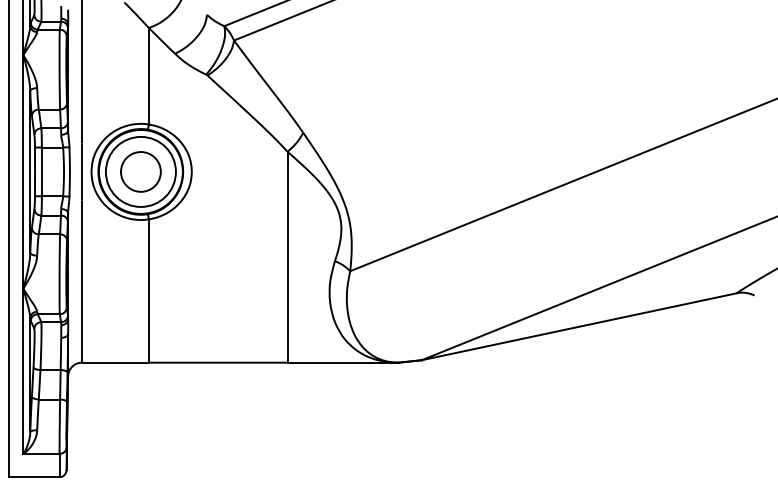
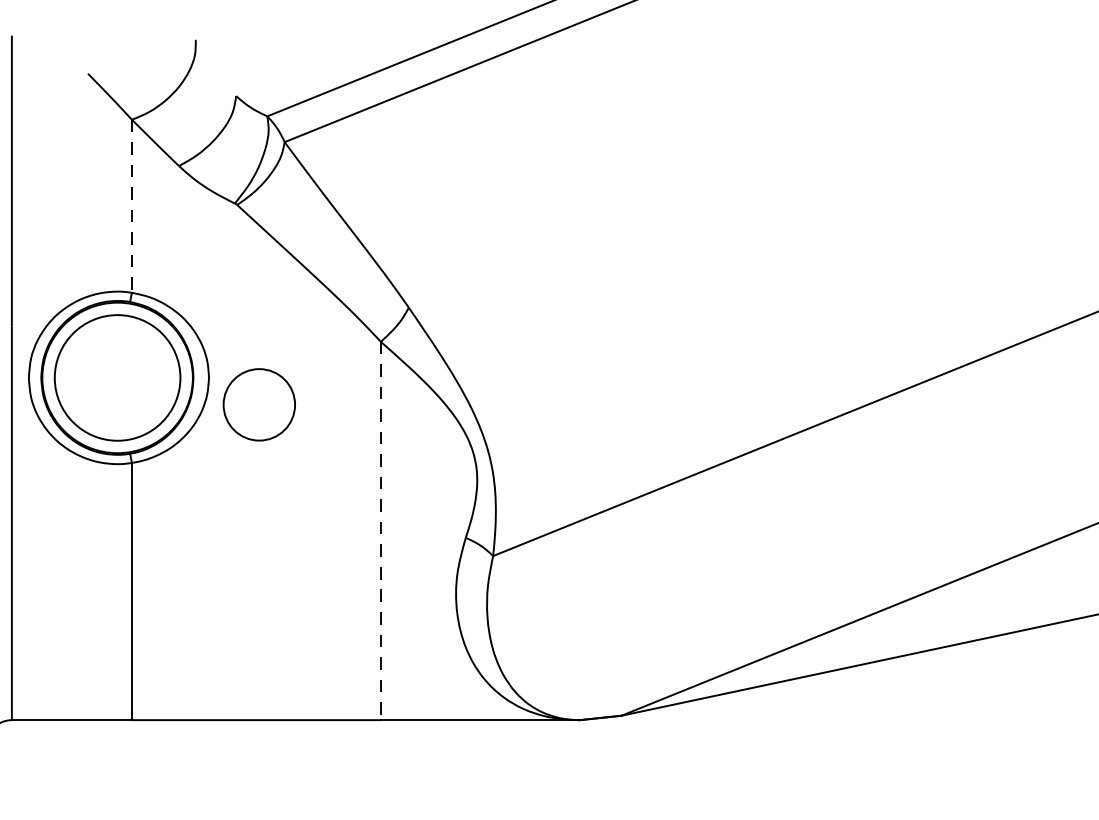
line: (148, 76) -> (131, 206), solid -> dashed
circle: (140, 171) -> (258, 404), moved
line: (287, 257) -> (380, 531), solid -> dashed

